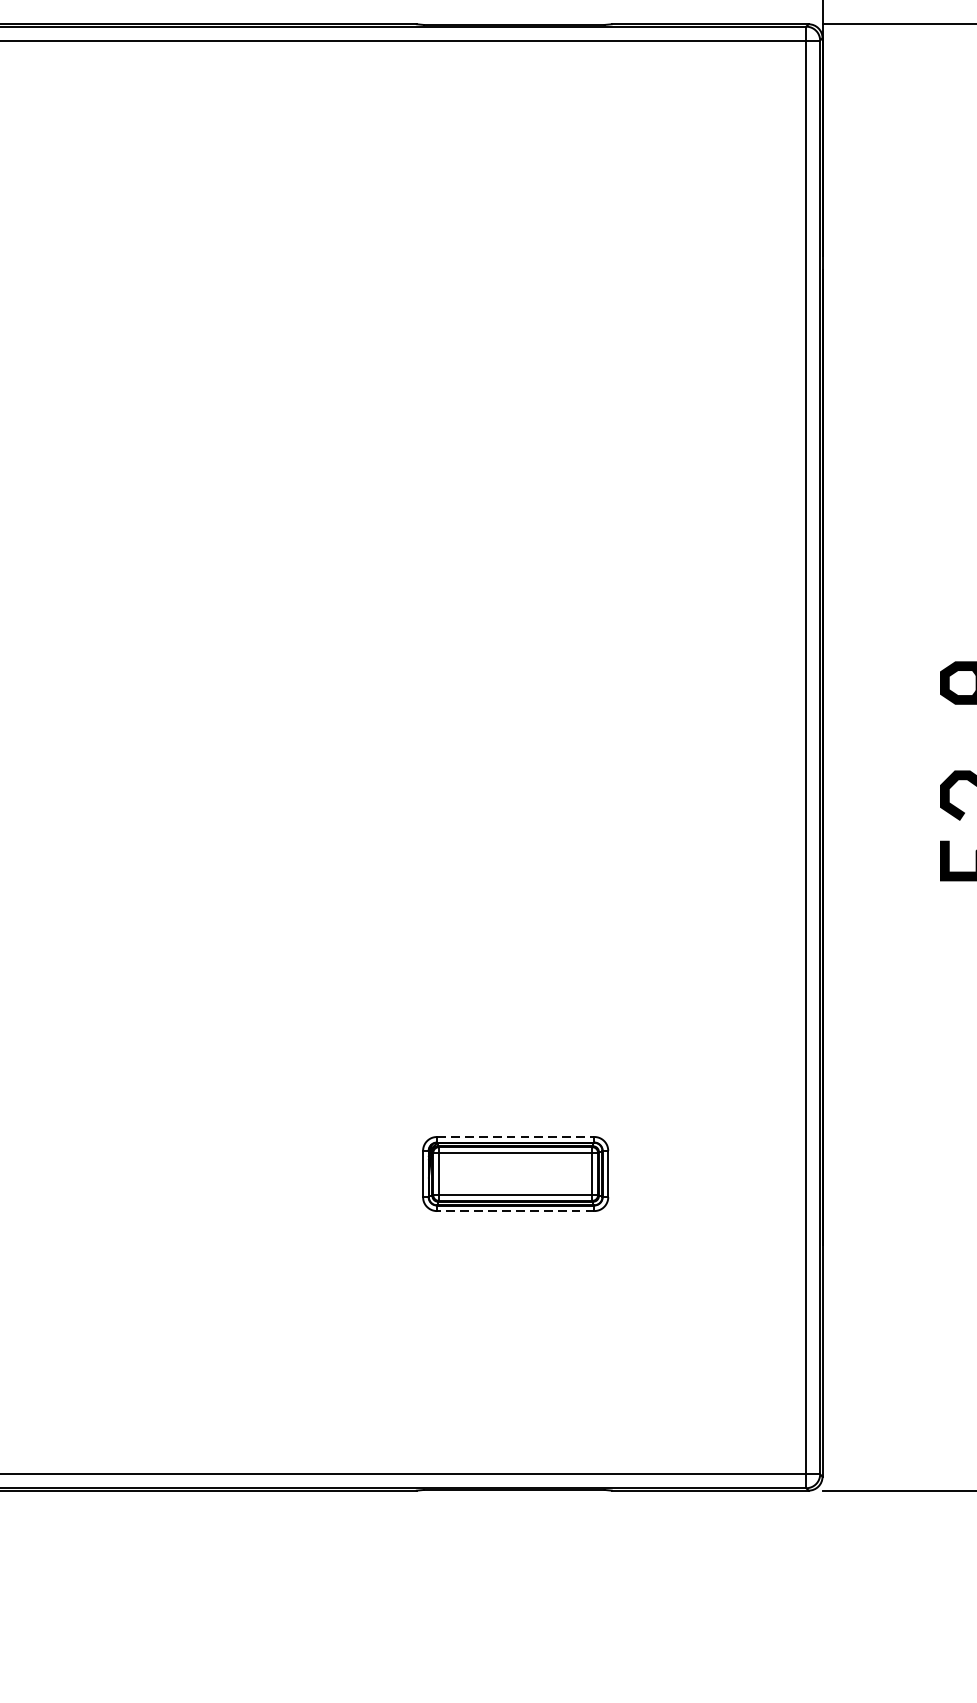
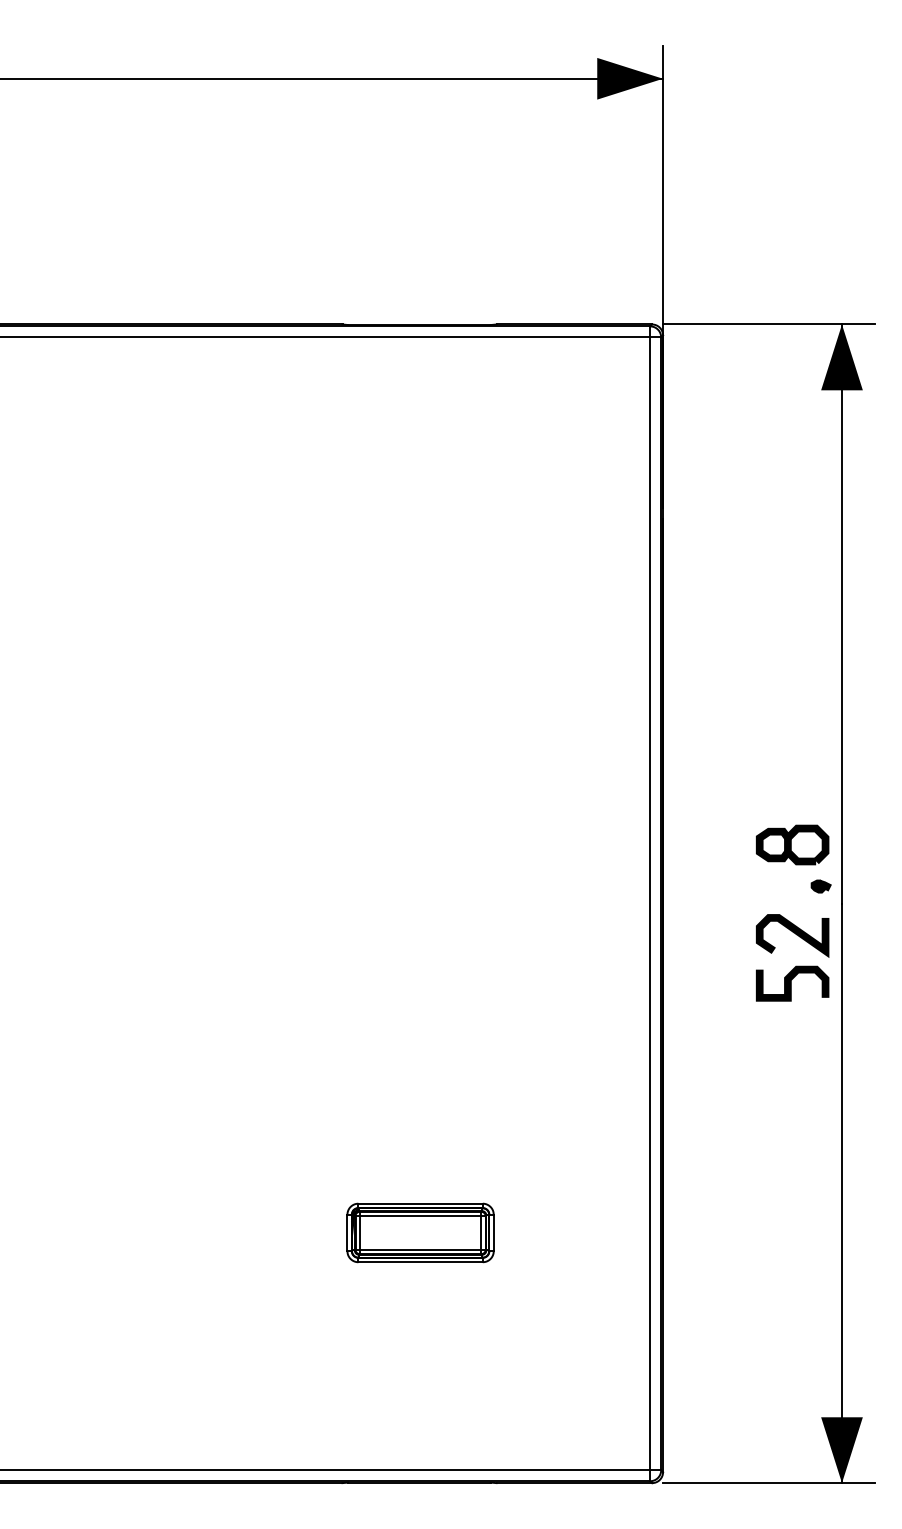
line: (516, 1136) -> (421, 1203), dashed -> solid
line: (515, 1211) -> (420, 1262), dashed -> solid

